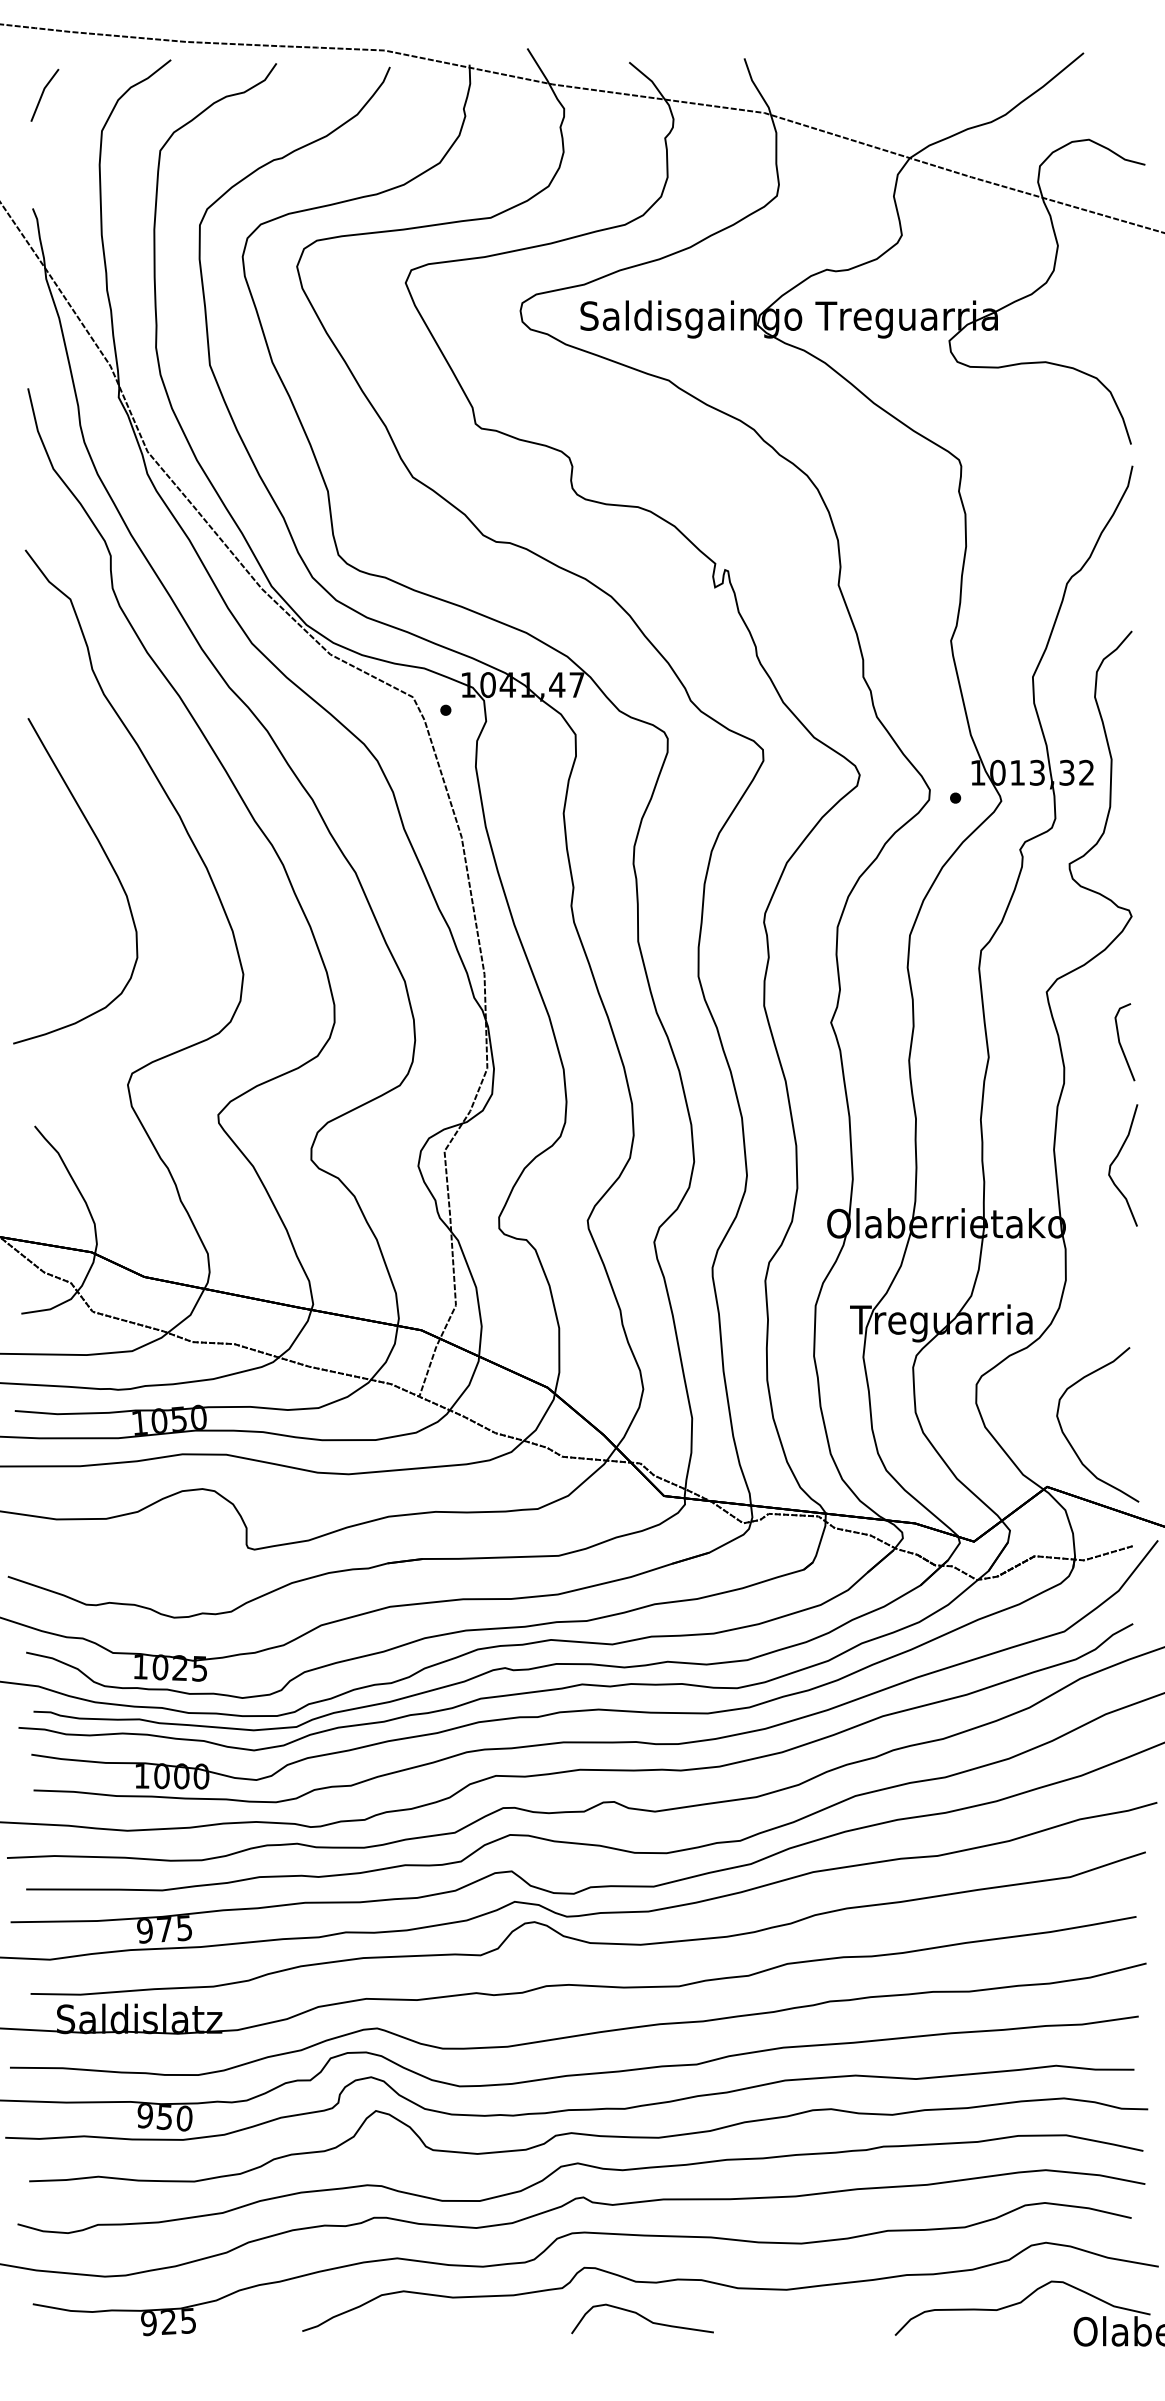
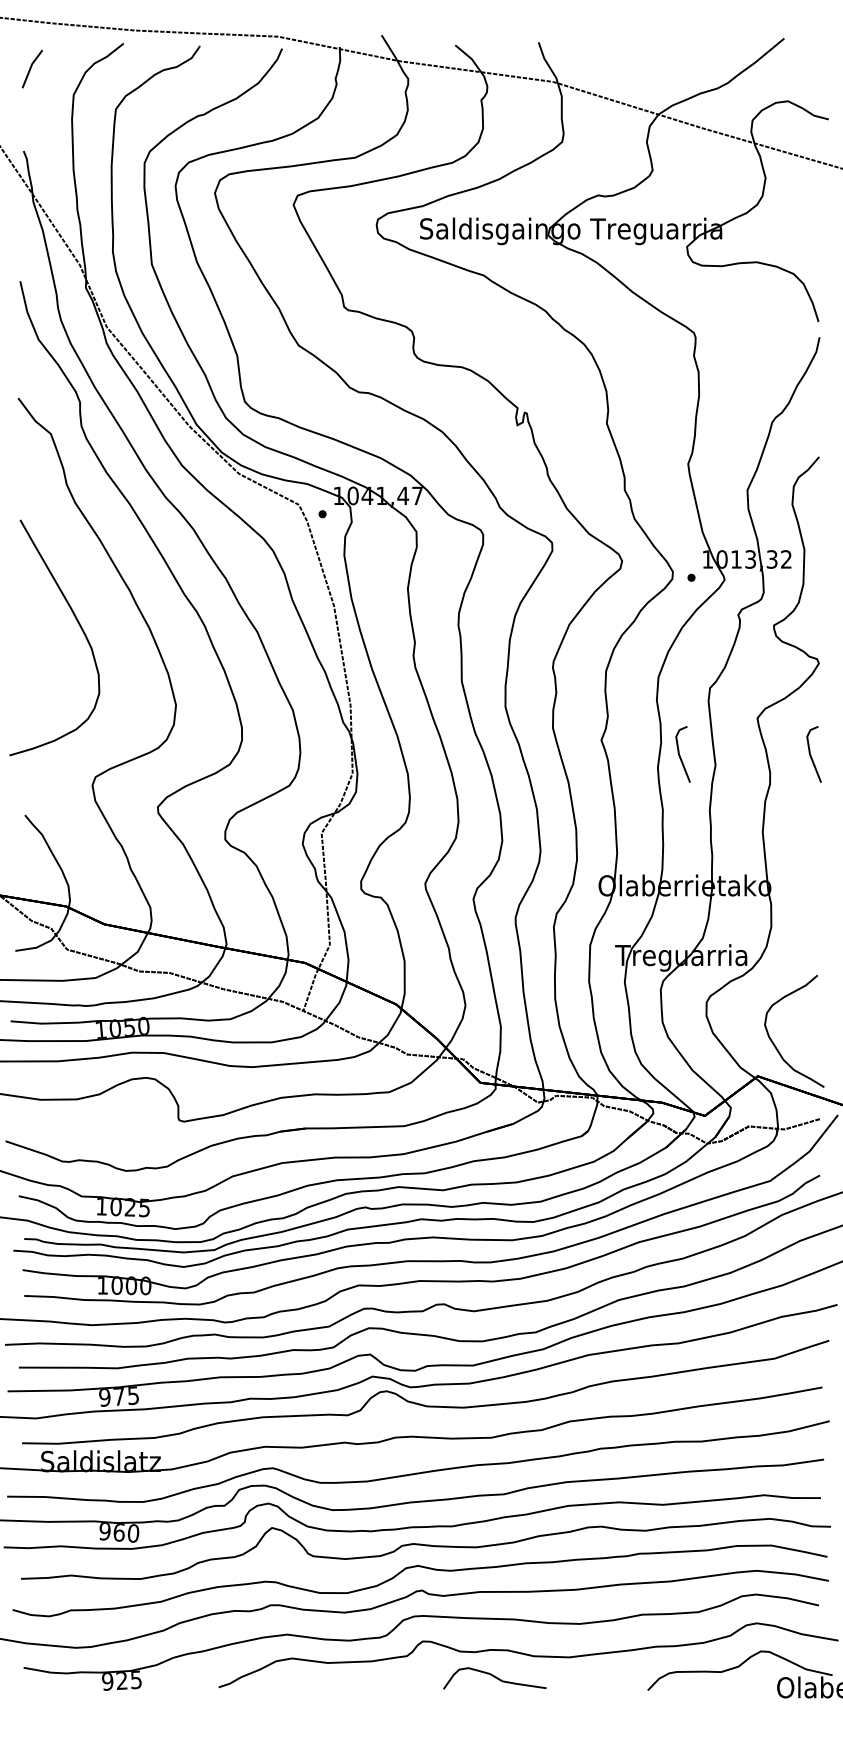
line: (940, 1043) -> (680, 755), added
curve: (1115, 1161) -> (807, 840), removed
text: (163, 2117) -> (118, 1532), 950 -> 960
curve: (641, 2317) -> (494, 1677), moved

